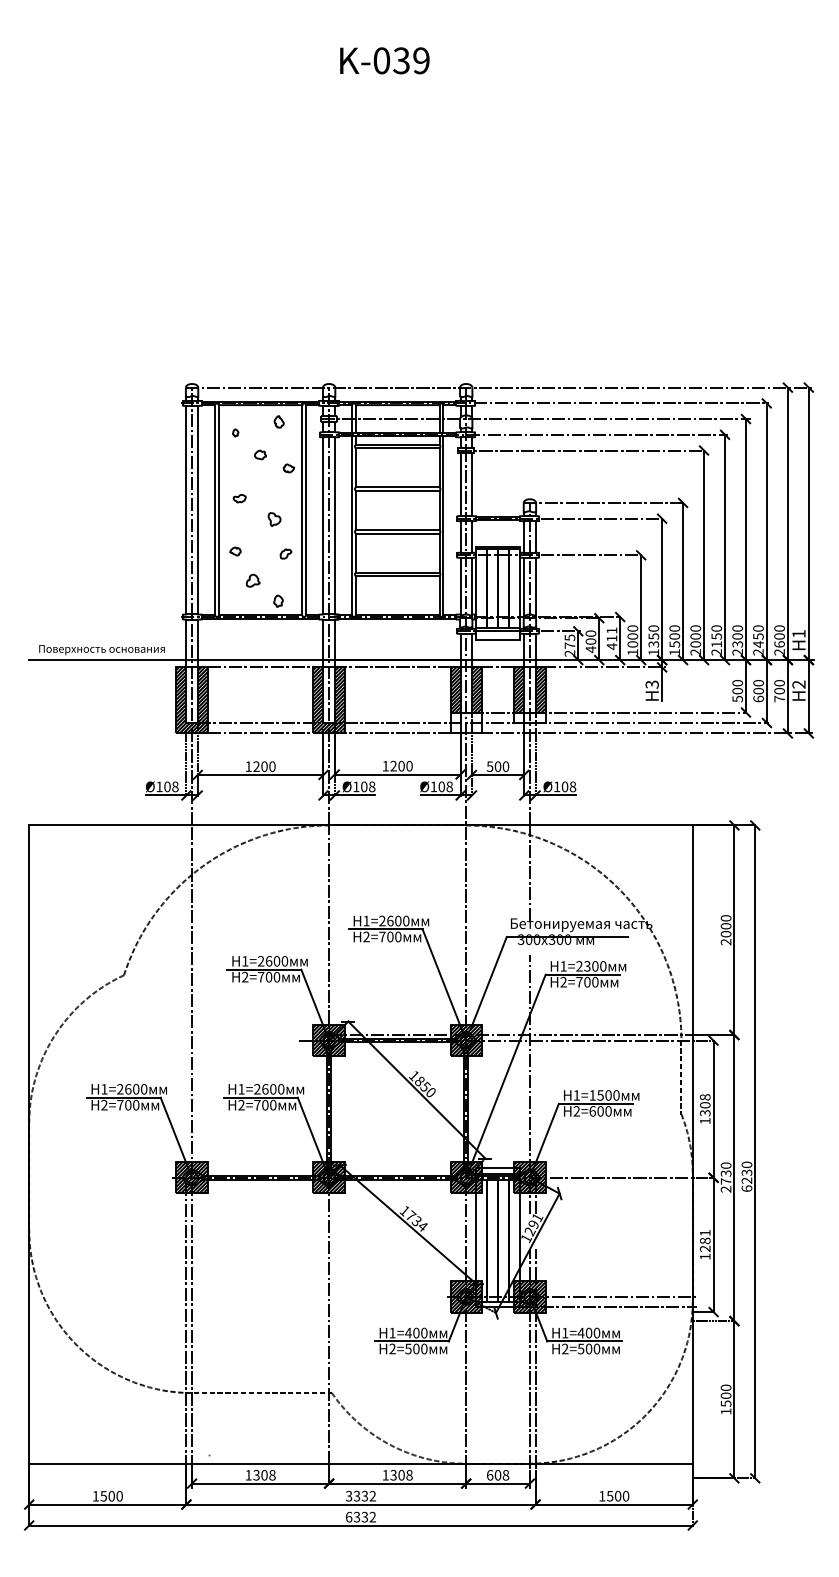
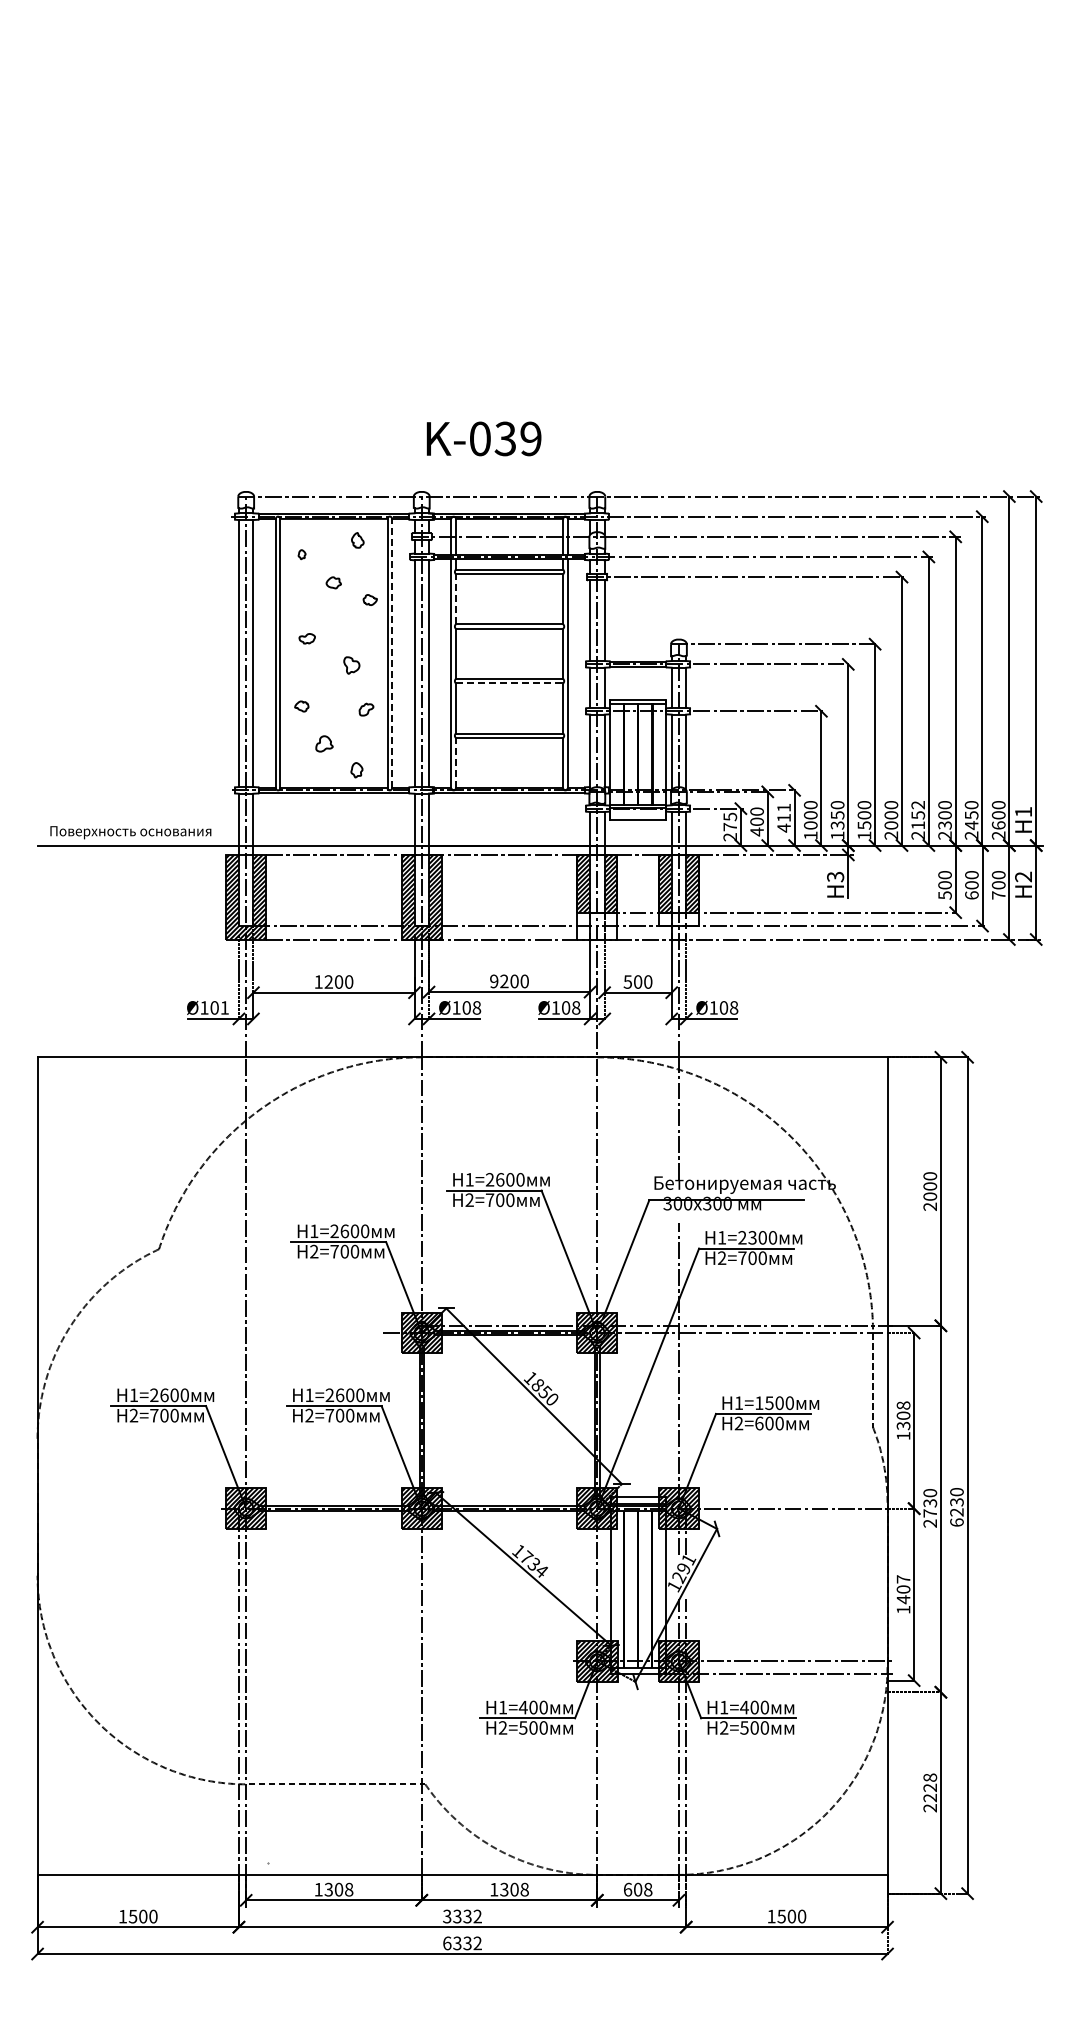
text: (384, 60) -> (483, 438), moved
line: (355, 467) -> (455, 598), solid -> dashed
line: (306, 510) -> (392, 653), solid -> dashed
line: (397, 533) -> (509, 683), solid -> dashed
line: (355, 595) -> (455, 762), solid -> dashed
text: (716, 628) -> (918, 805), 2150 -> 2152
text: (385, 766) -> (494, 981), 1200 -> 9200
text: (175, 786) -> (224, 1007), Ø108 -> Ø101
text: (705, 1240) -> (903, 1589), 1281 -> 1407
text: (726, 1399) -> (930, 1792), 1500 -> 2228

